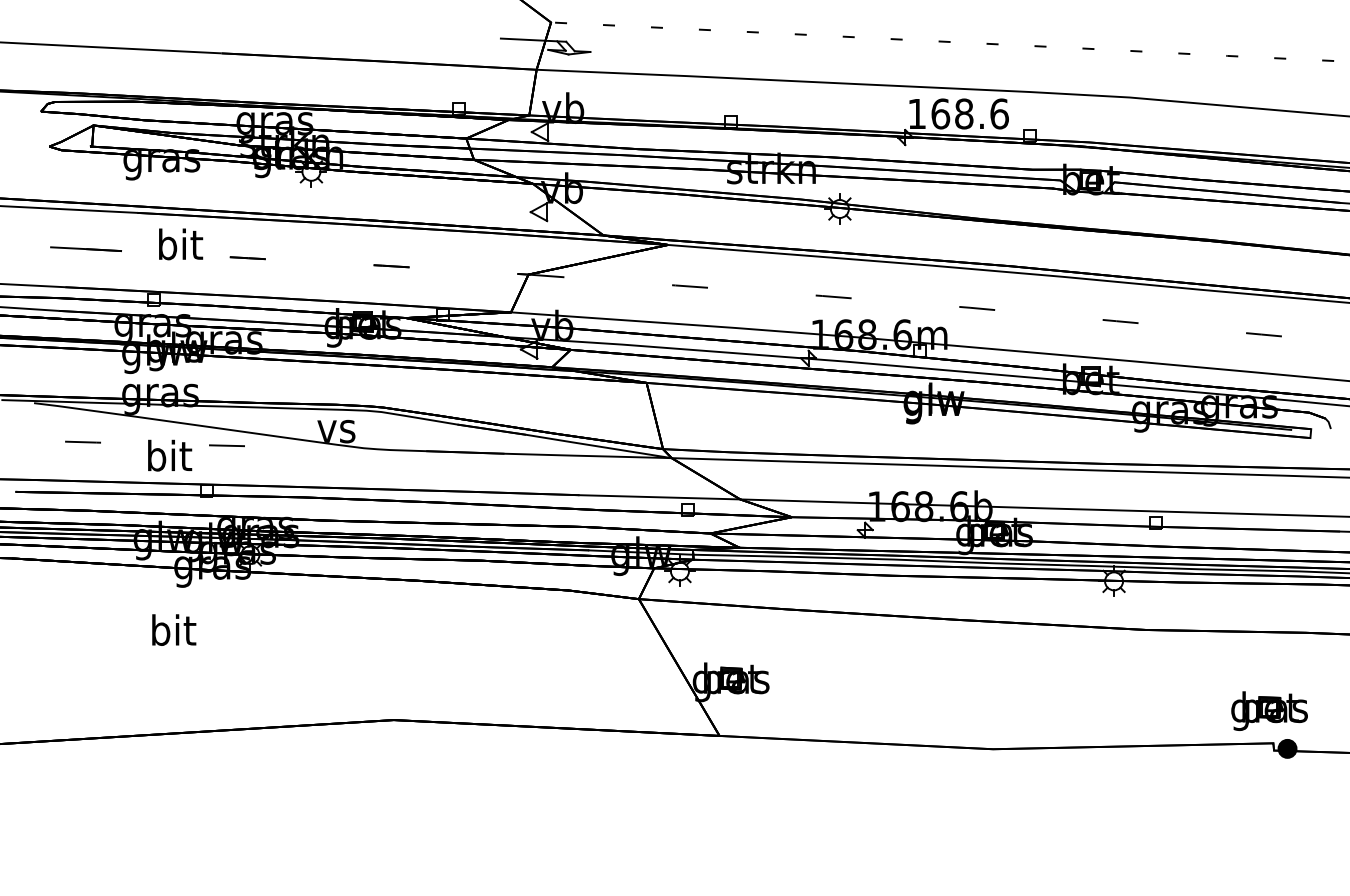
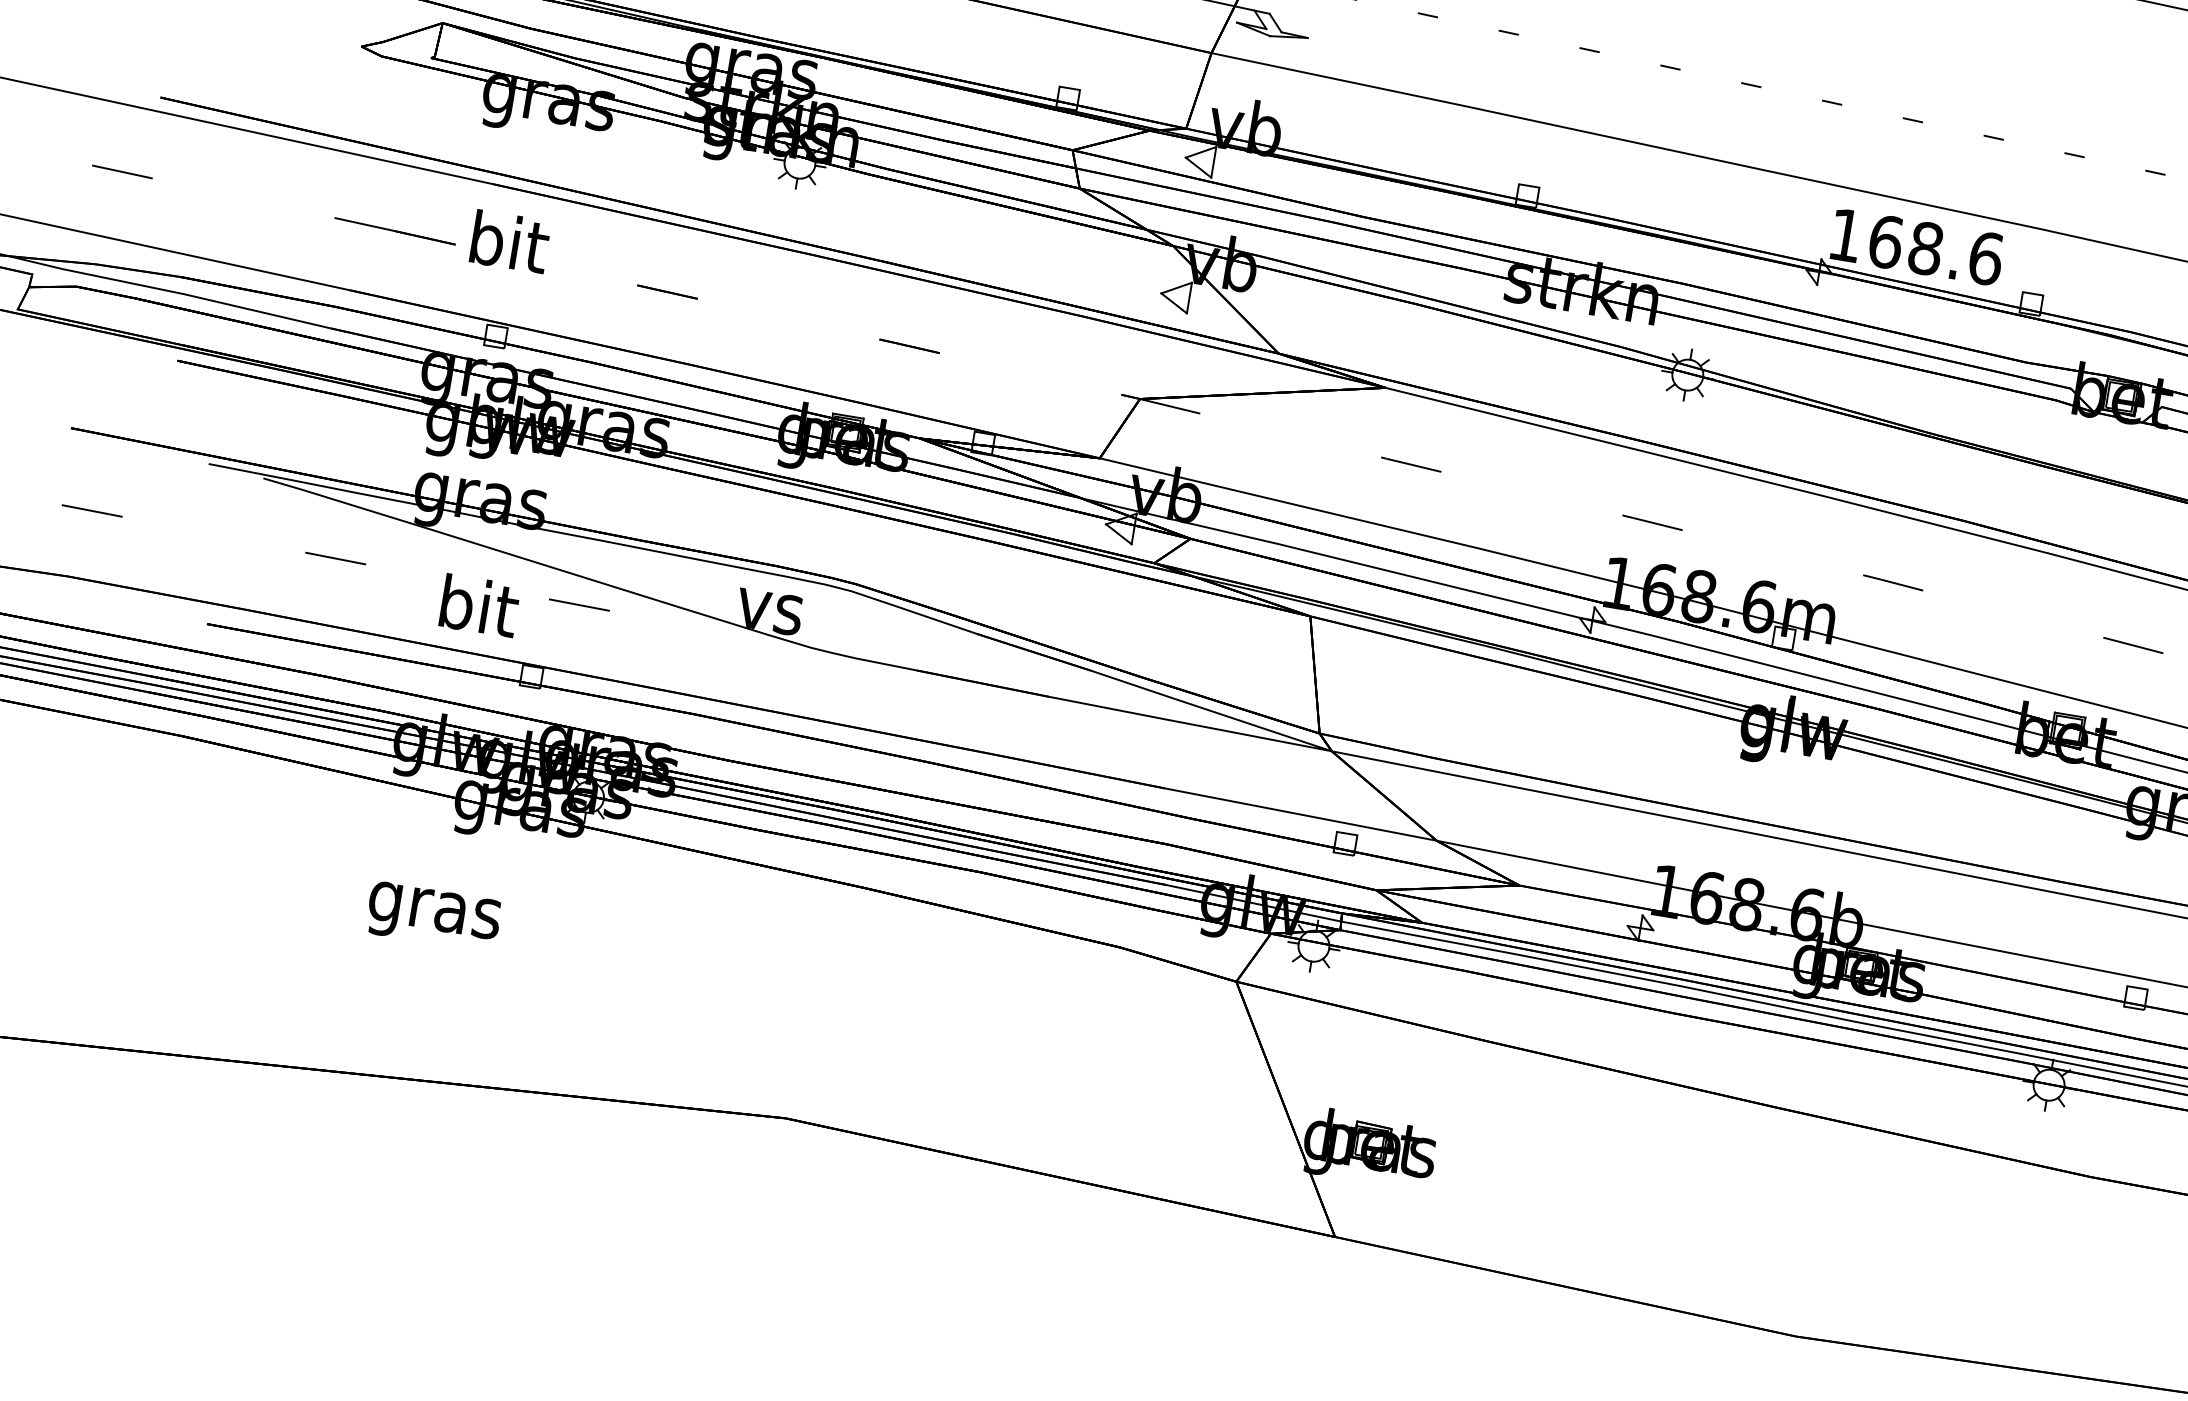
text: (181, 244) -> (511, 242), moved
text: (172, 633) -> (433, 908), bit -> gras

